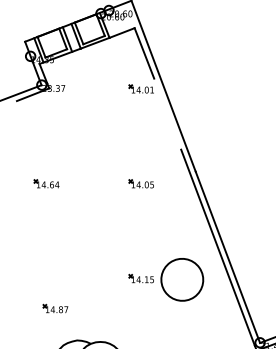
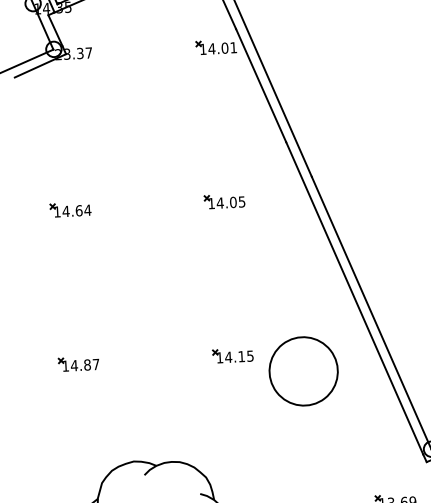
line: (167, 113) -> (260, 84), added
circle: (182, 279) -> (303, 370), moved
part: (55, 308) -> (78, 363), moved

